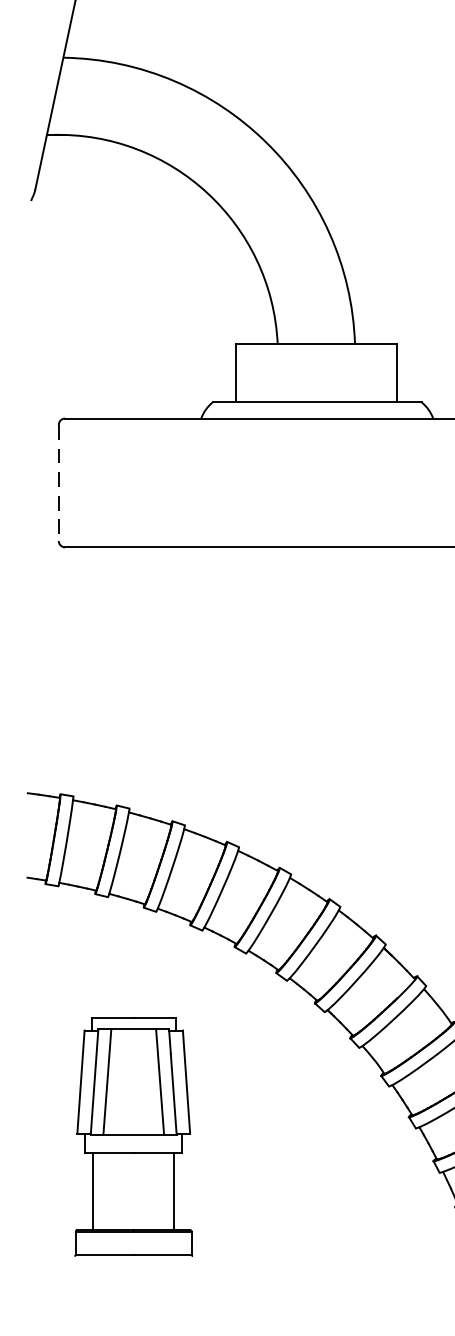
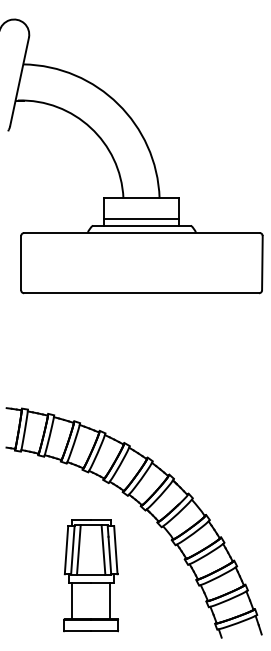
line: (316, 387) -> (141, 218), added
line: (59, 483) -> (21, 263), dashed -> solid
part: (132, 1136) -> (90, 575), moved

